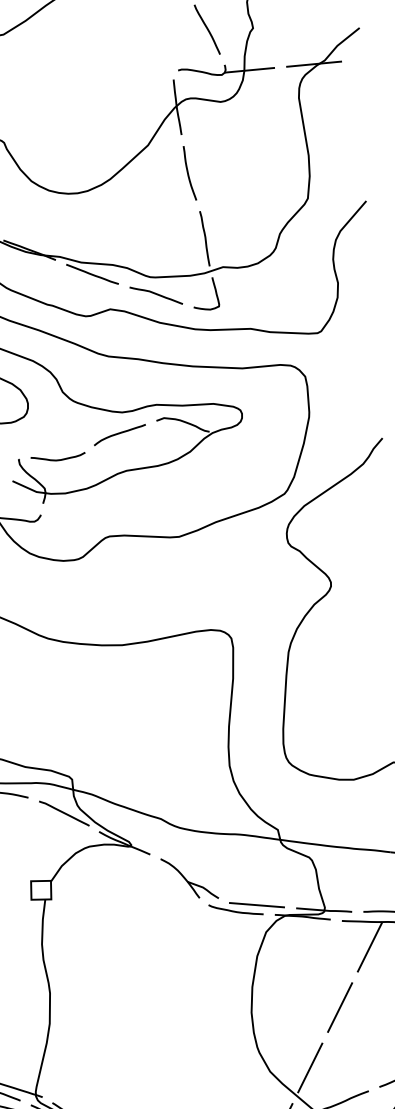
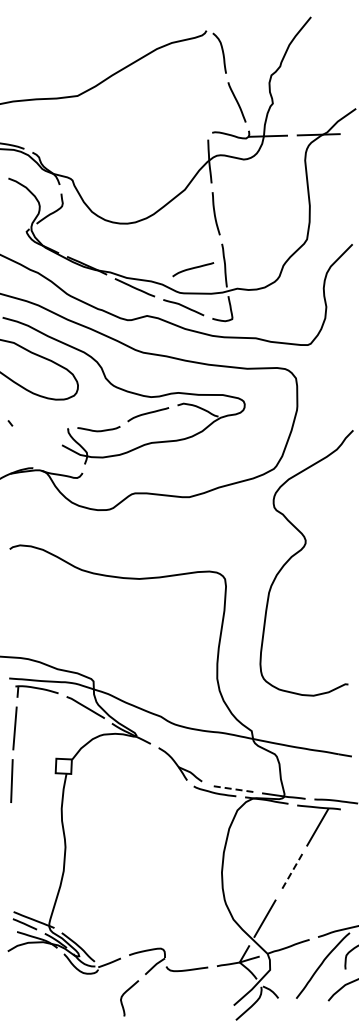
curve: (165, 246) -> (193, 269), added
line: (256, 904) -> (231, 788), solid -> dashed
line: (340, 1008) -> (291, 873), solid -> dashed

